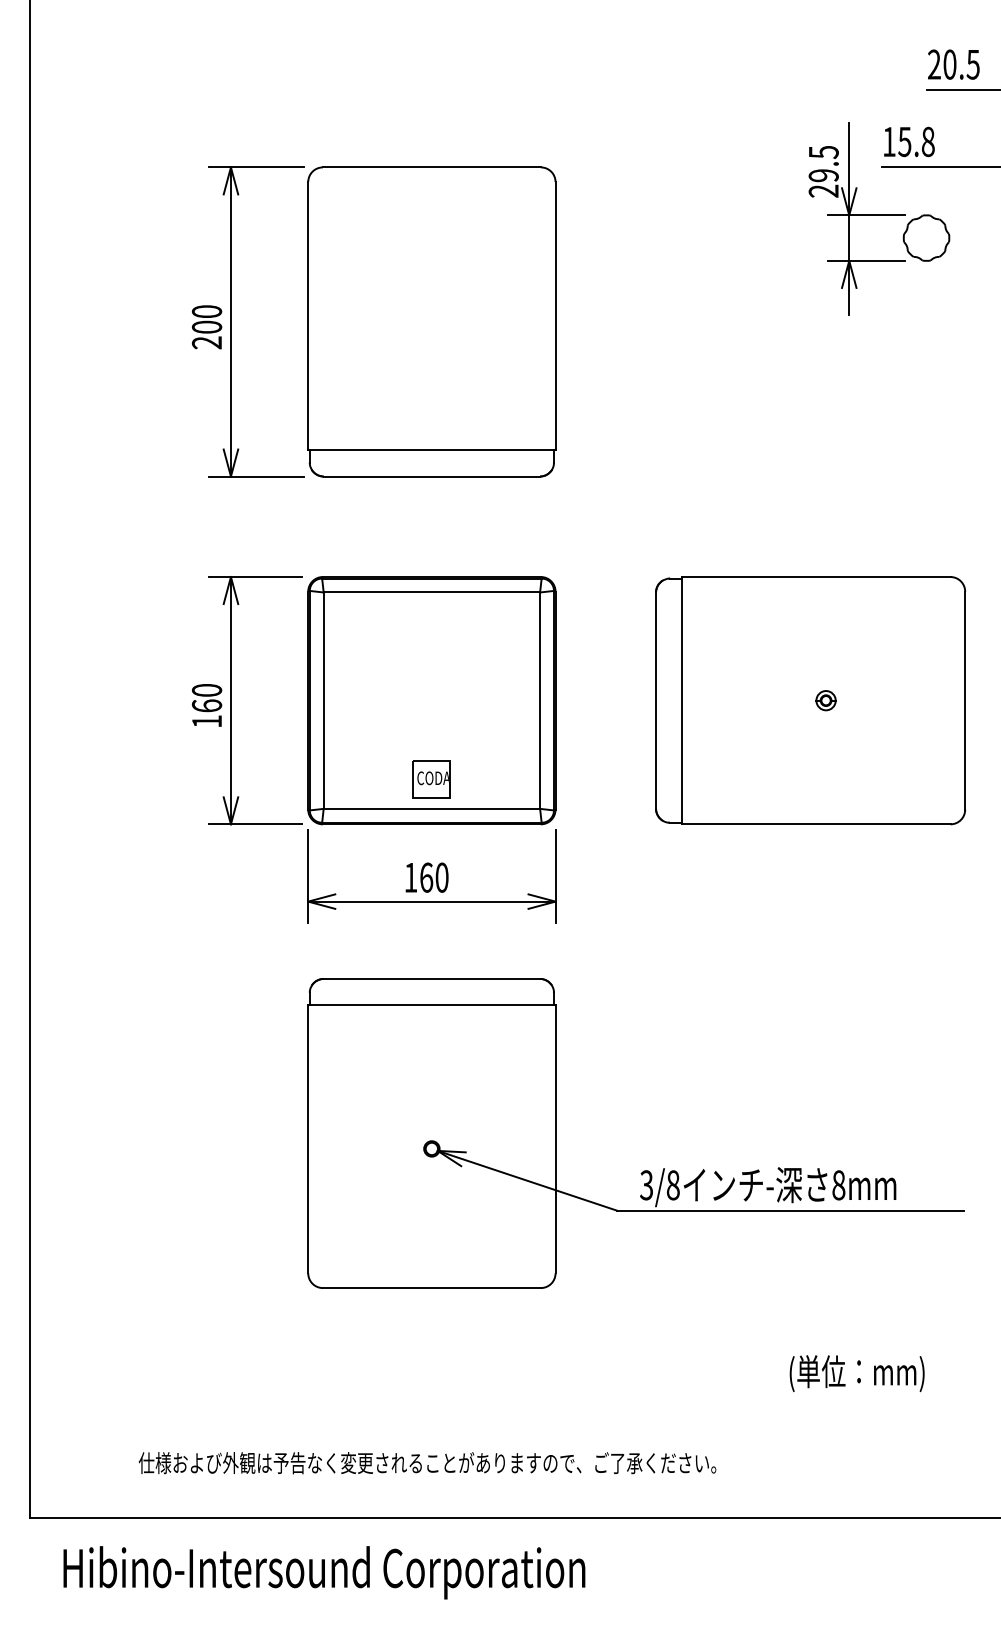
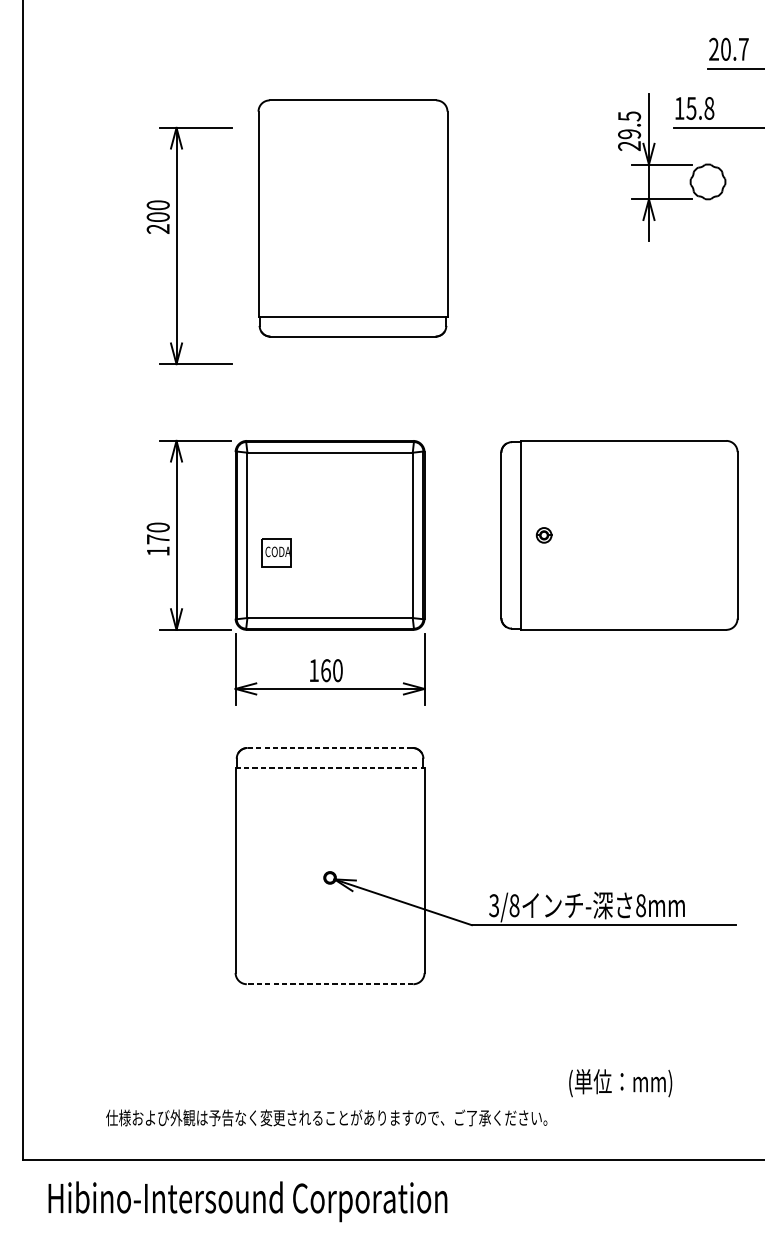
text: (972, 64) -> (743, 49), 20.5 -> 20.7
part: (431, 321) -> (352, 218), moved
text: (206, 327) -> (157, 217), moved
part: (825, 700) -> (543, 535), moved
text: (206, 705) -> (157, 539), 160 -> 170
part: (431, 779) -> (276, 552), moved
line: (431, 978) -> (329, 747), solid -> dashed
line: (431, 1005) -> (329, 768), solid -> dashed
line: (431, 1288) -> (329, 984), solid -> dashed
text: (856, 1373) -> (620, 1083), moved

